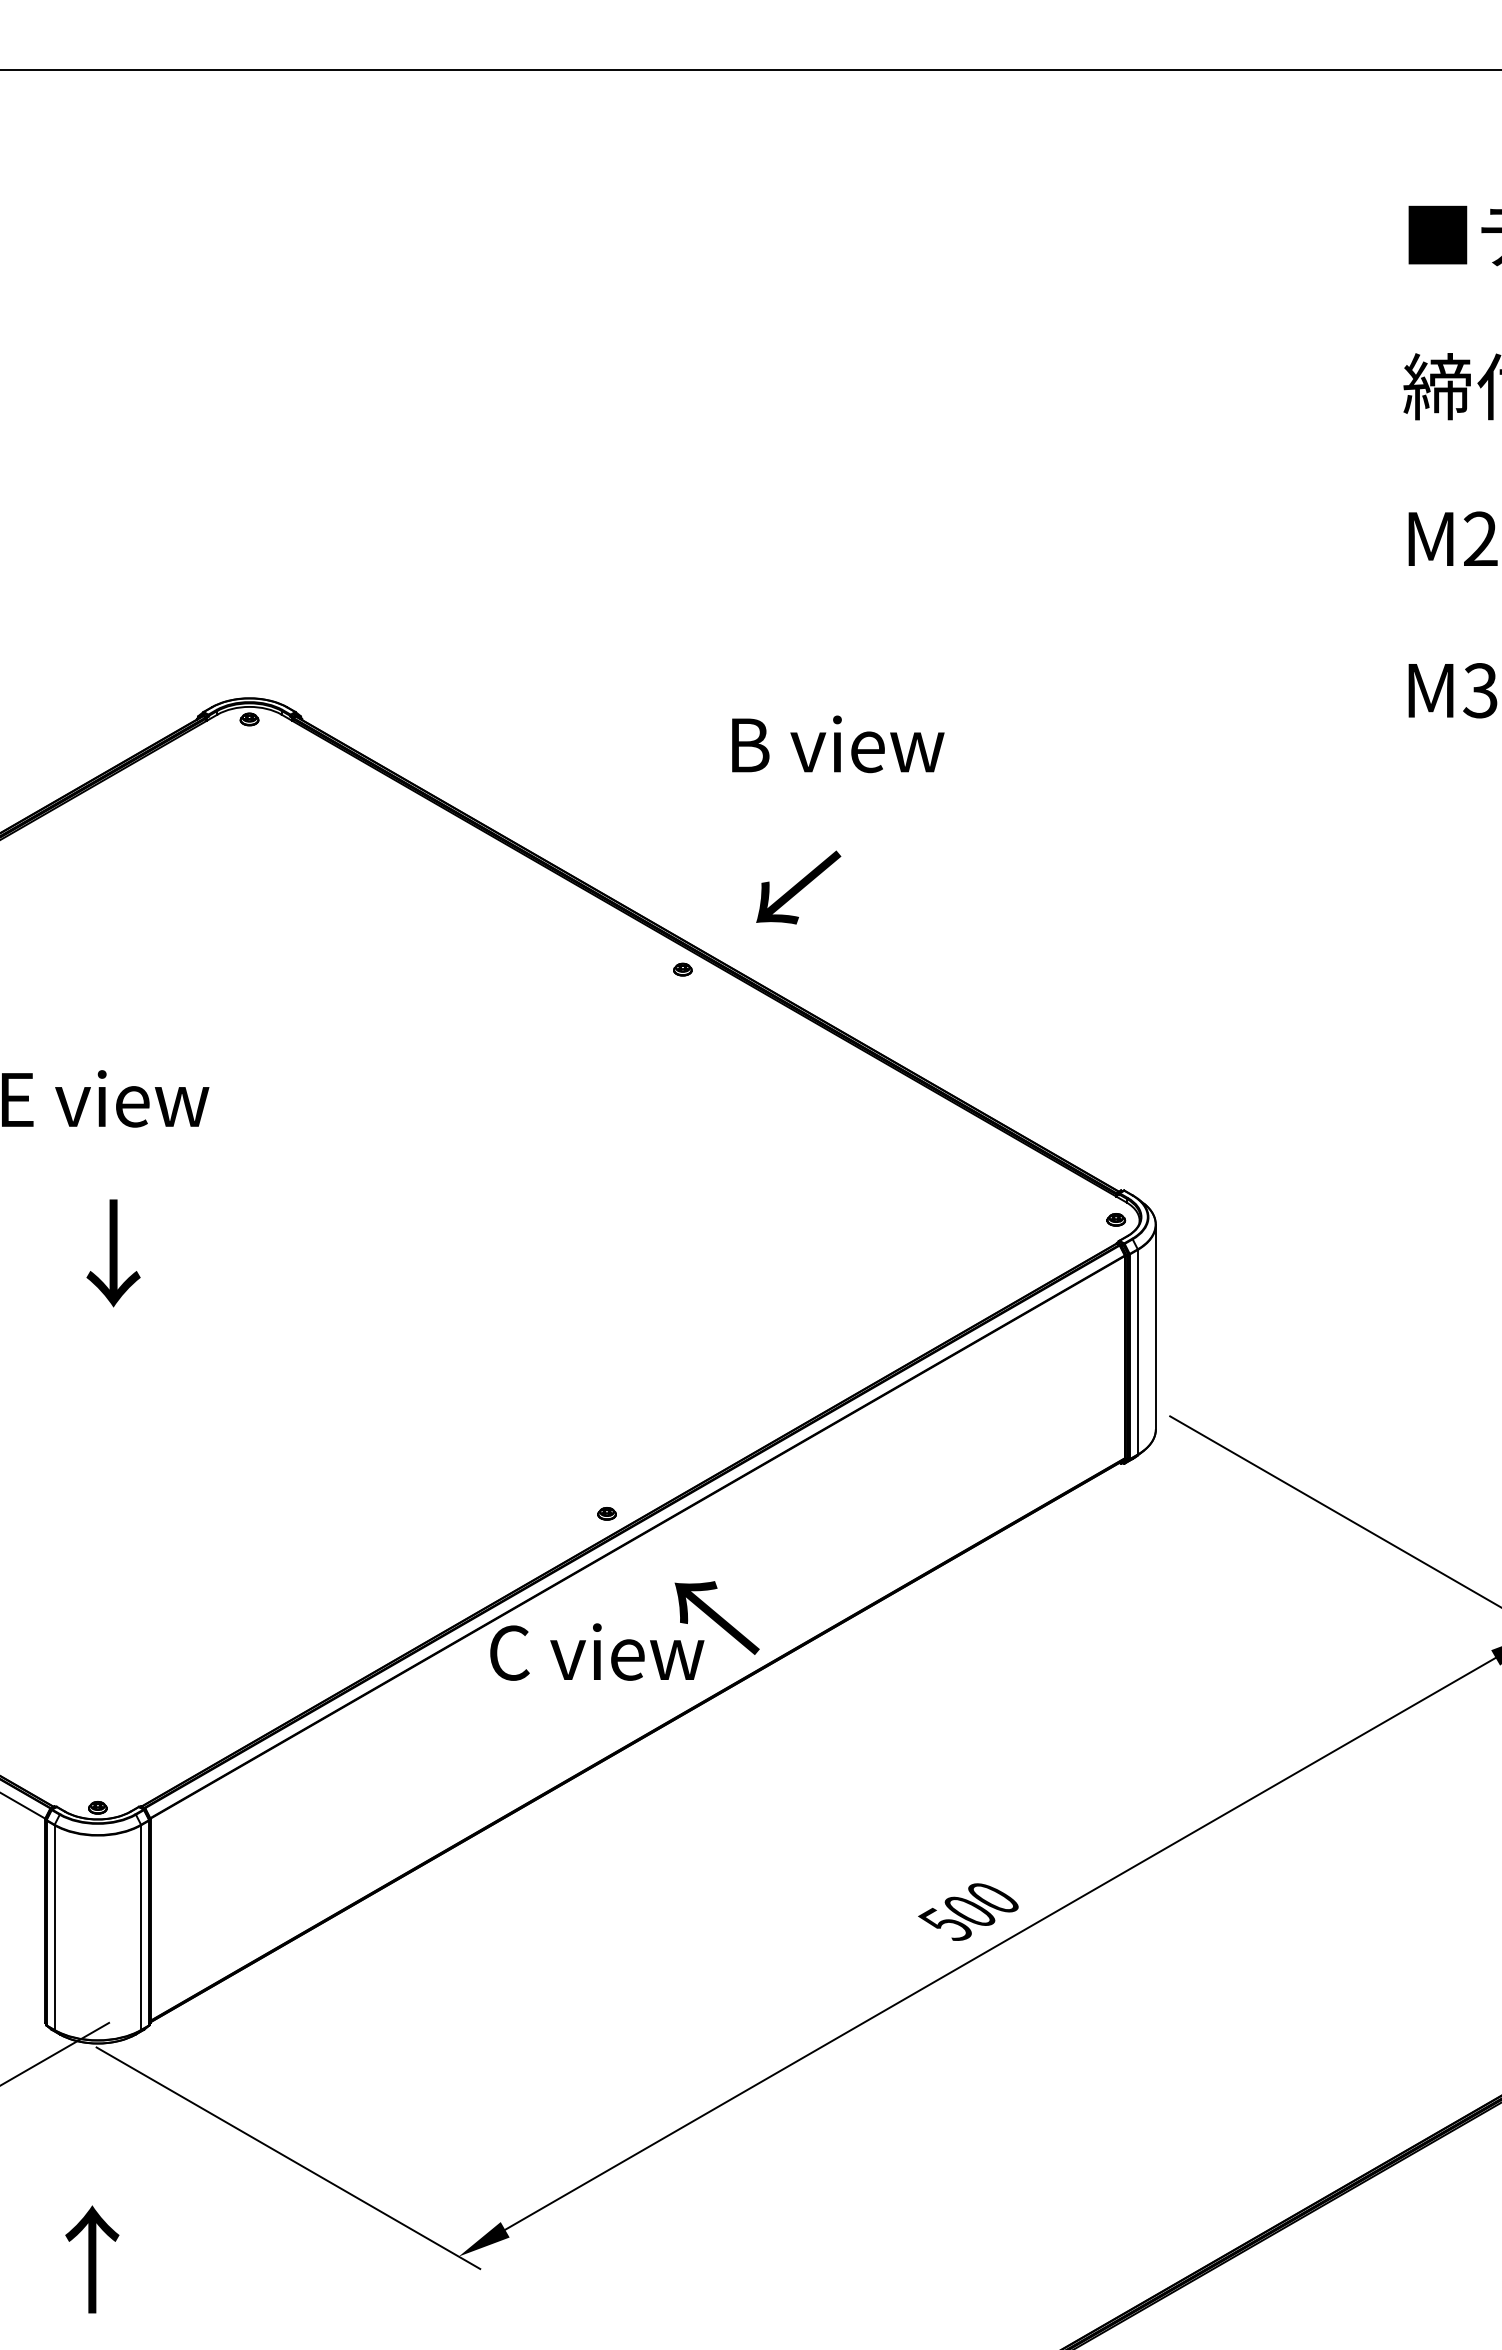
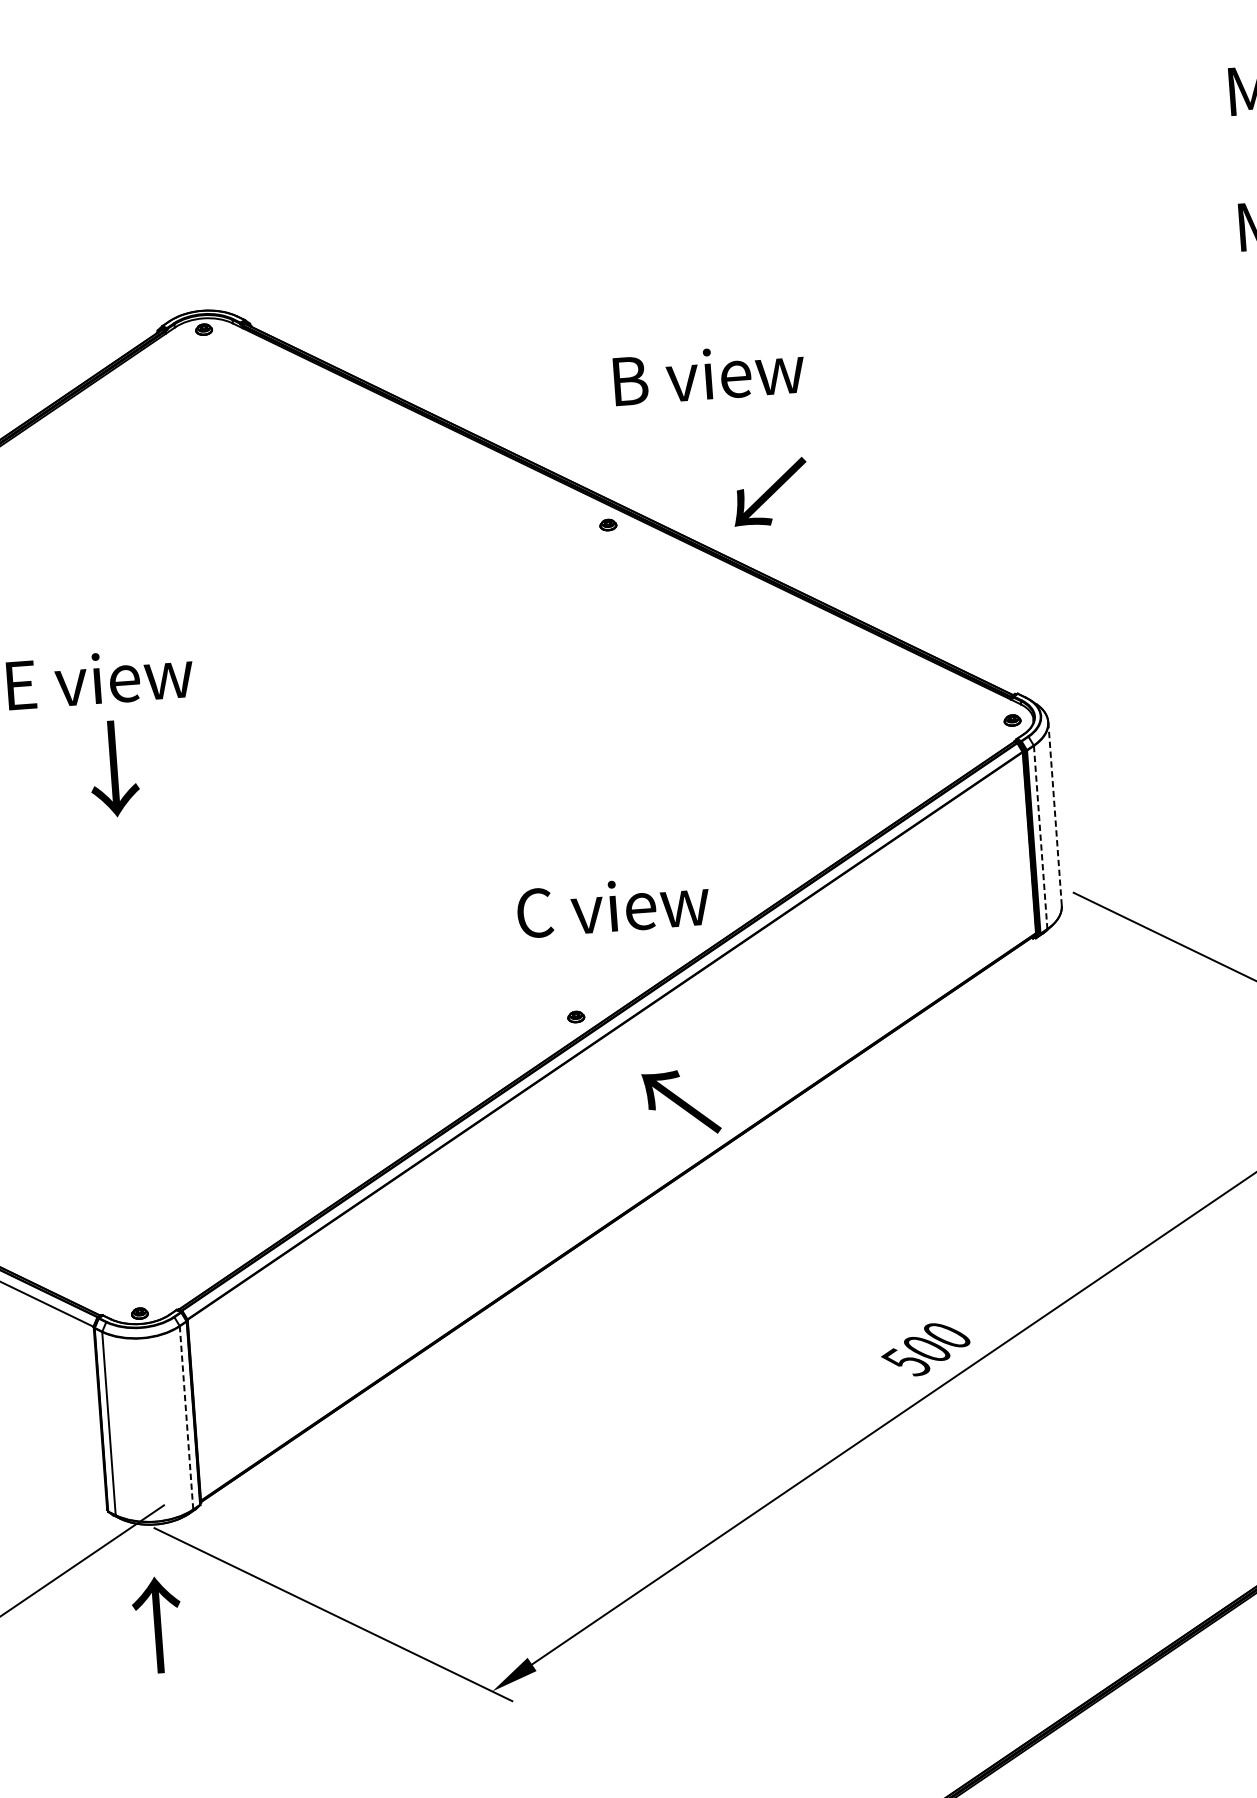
text: (838, 744) -> (709, 374), moved
text: (798, 887) -> (770, 492), moved
text: (113, 1253) -> (113, 769), moved
line: (1155, 1326) -> (1054, 813), solid -> dashed
line: (1137, 1352) -> (1040, 837), solid -> dashed
text: (597, 1651) -> (613, 906), moved
line: (141, 1927) -> (186, 1417), solid -> dashed
text: (92, 2259) -> (157, 1625), moved

